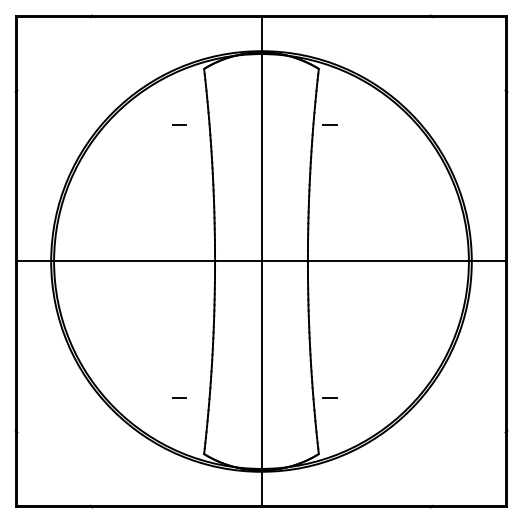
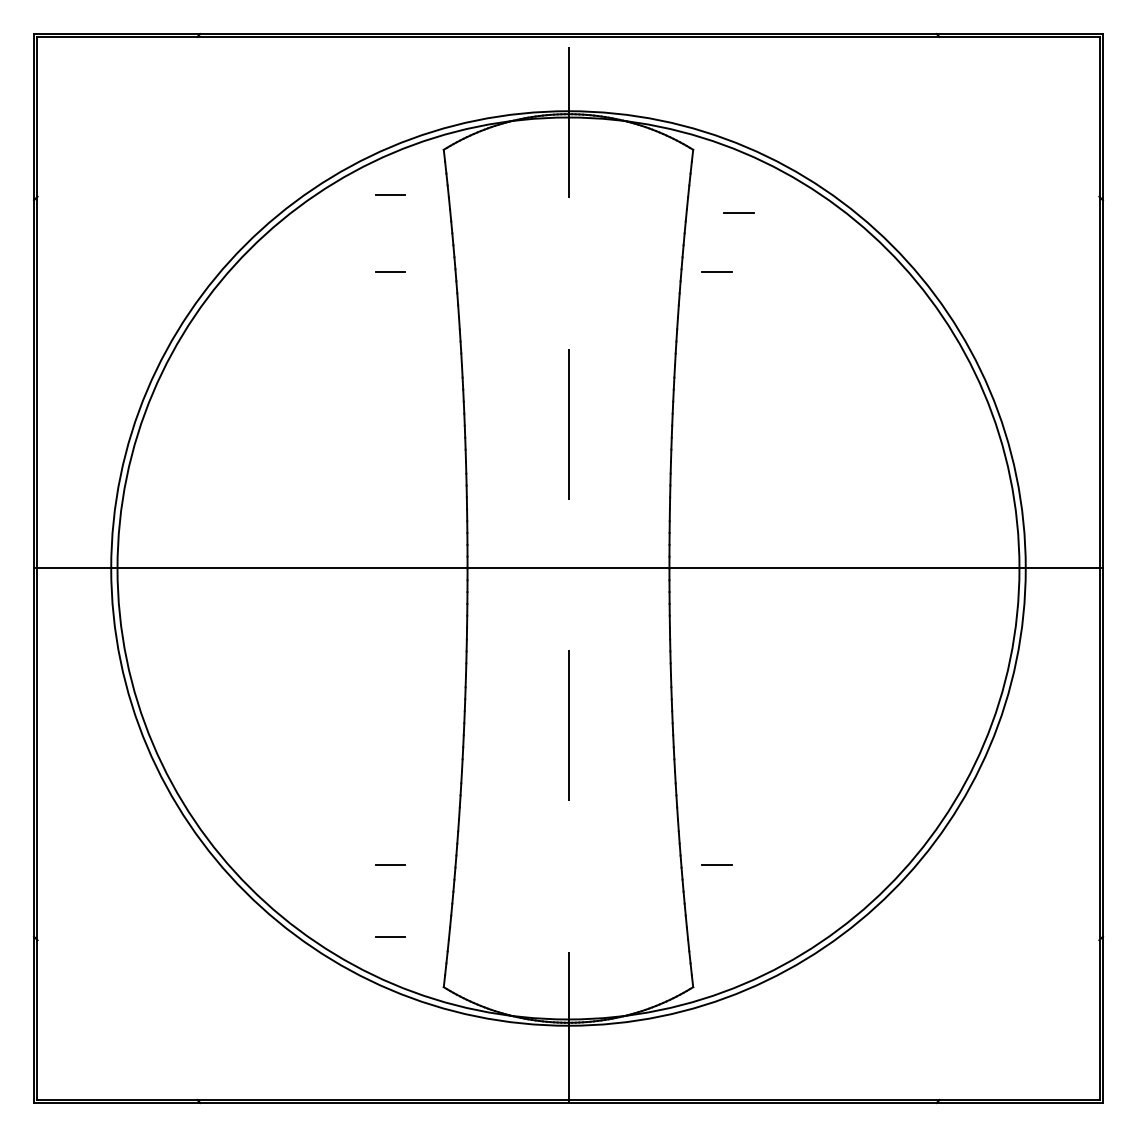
line: (179, 89) -> (390, 194), added
line: (339, 97) -> (738, 211), added
line: (261, 261) -> (568, 568), solid -> dashed
line: (179, 430) -> (390, 935), added

